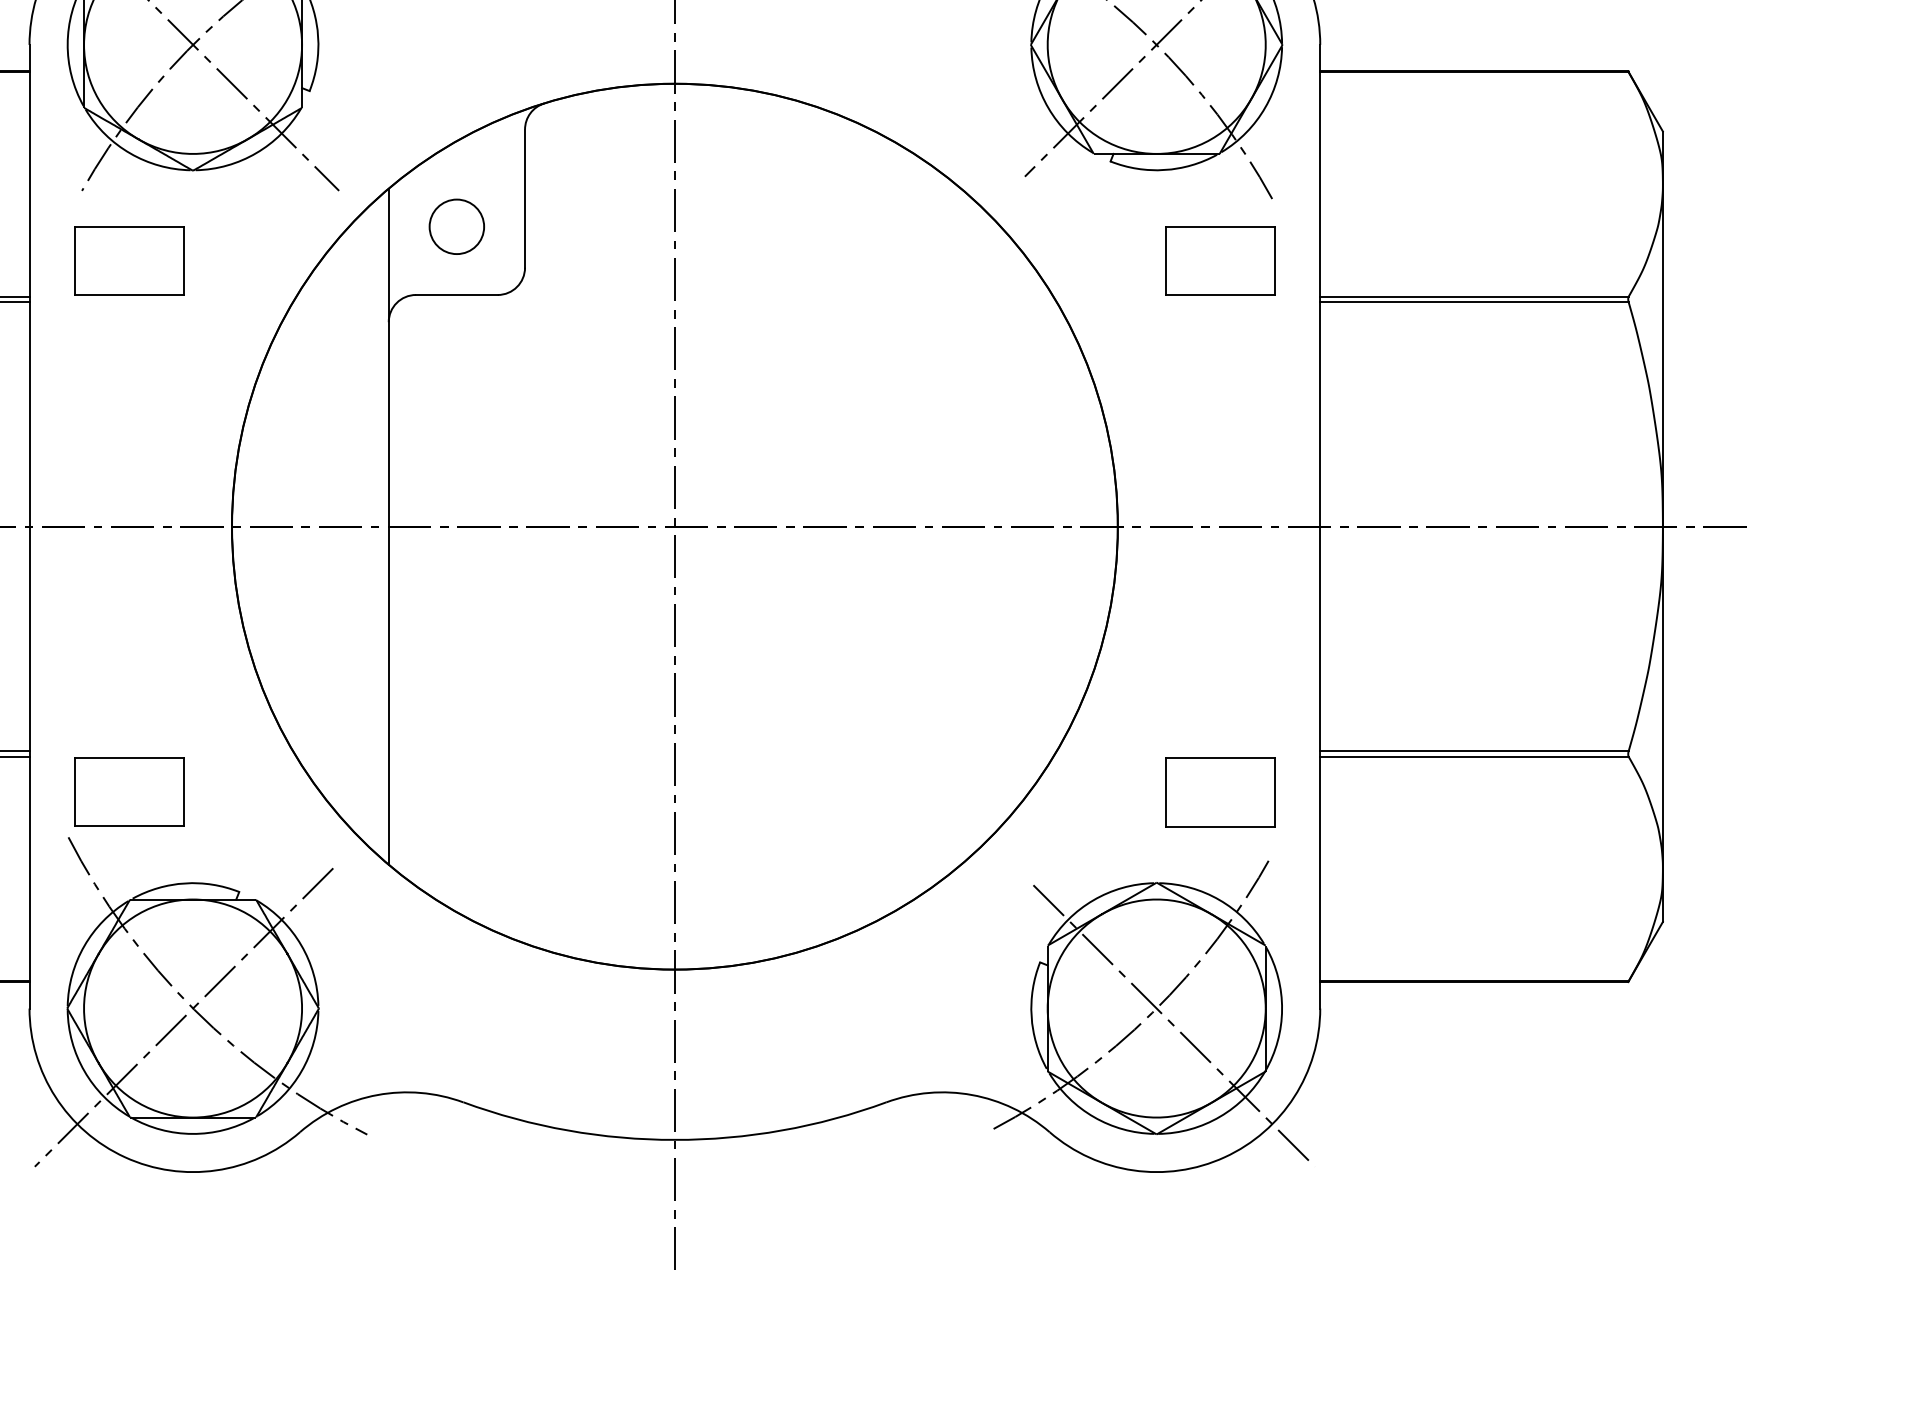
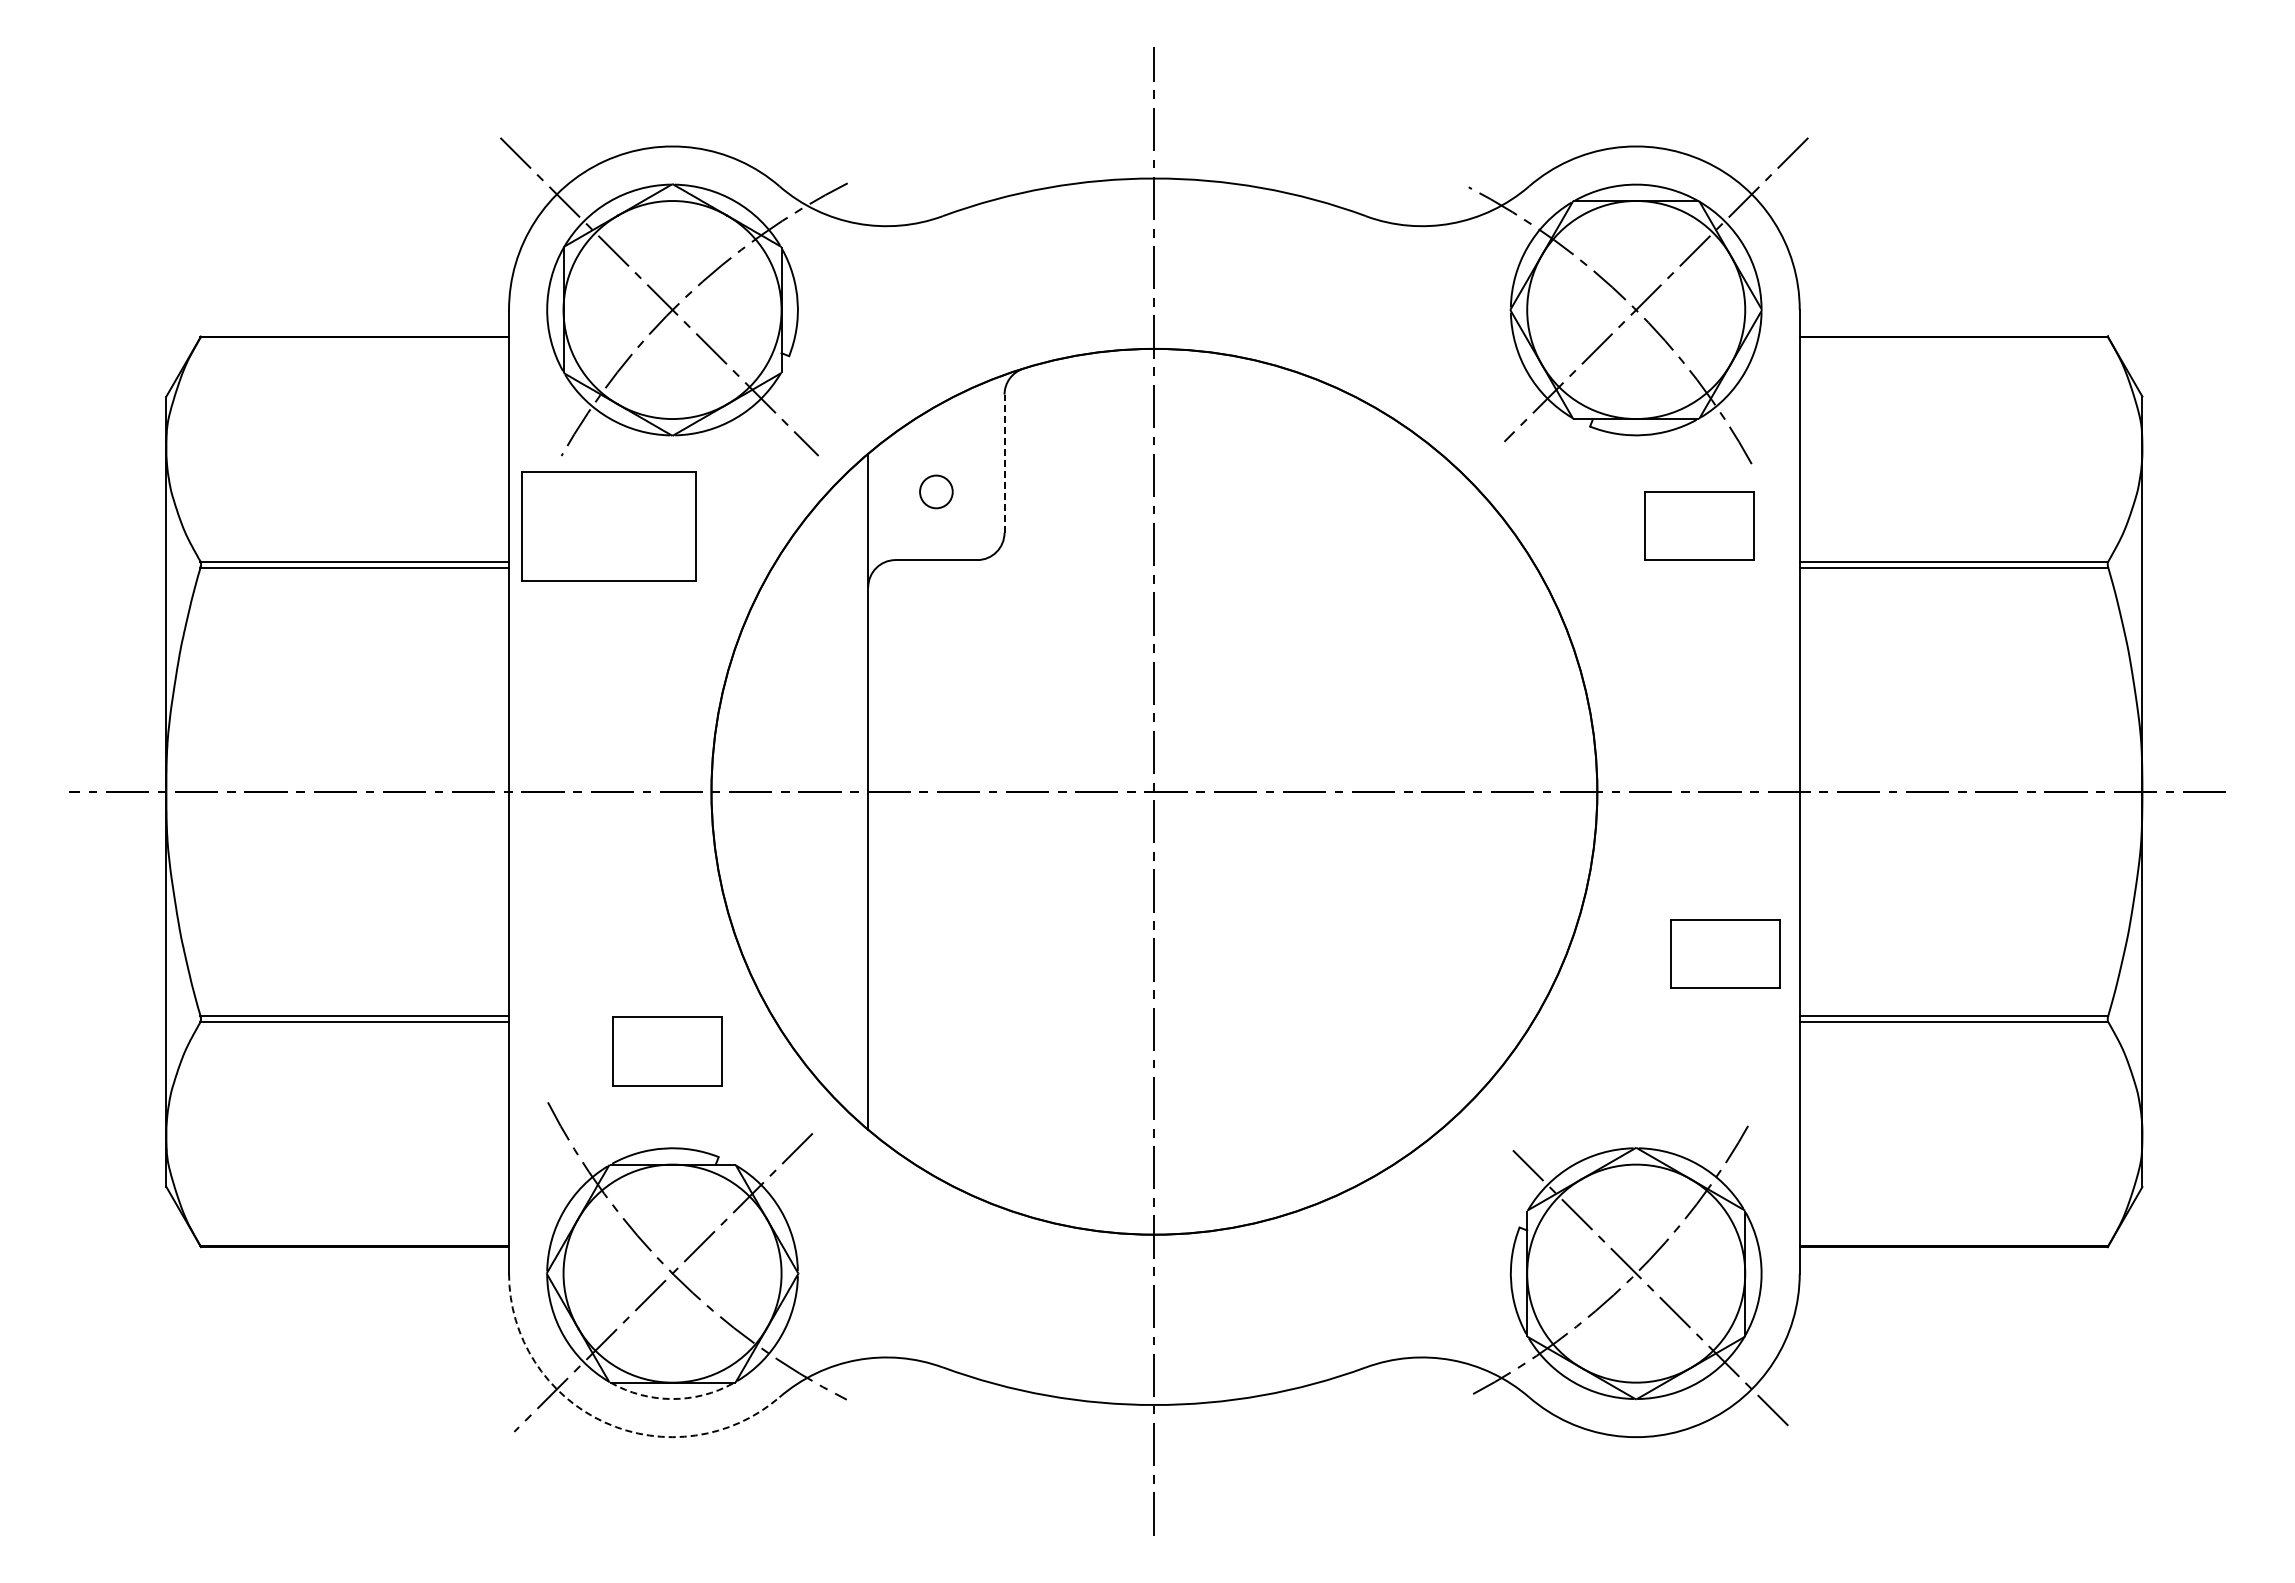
line: (525, 198) -> (1004, 463), solid -> dashed
circle: (457, 226) -> (936, 491), size x0.6
part: (130, 260) -> (609, 525), size x1.6
part: (130, 792) -> (667, 1051), moved
part: (1220, 792) -> (1725, 953), moved
arc: (192, 1134) -> (671, 1399), solid -> dashed
arc: (125, 1157) -> (604, 1422), solid -> dashed

